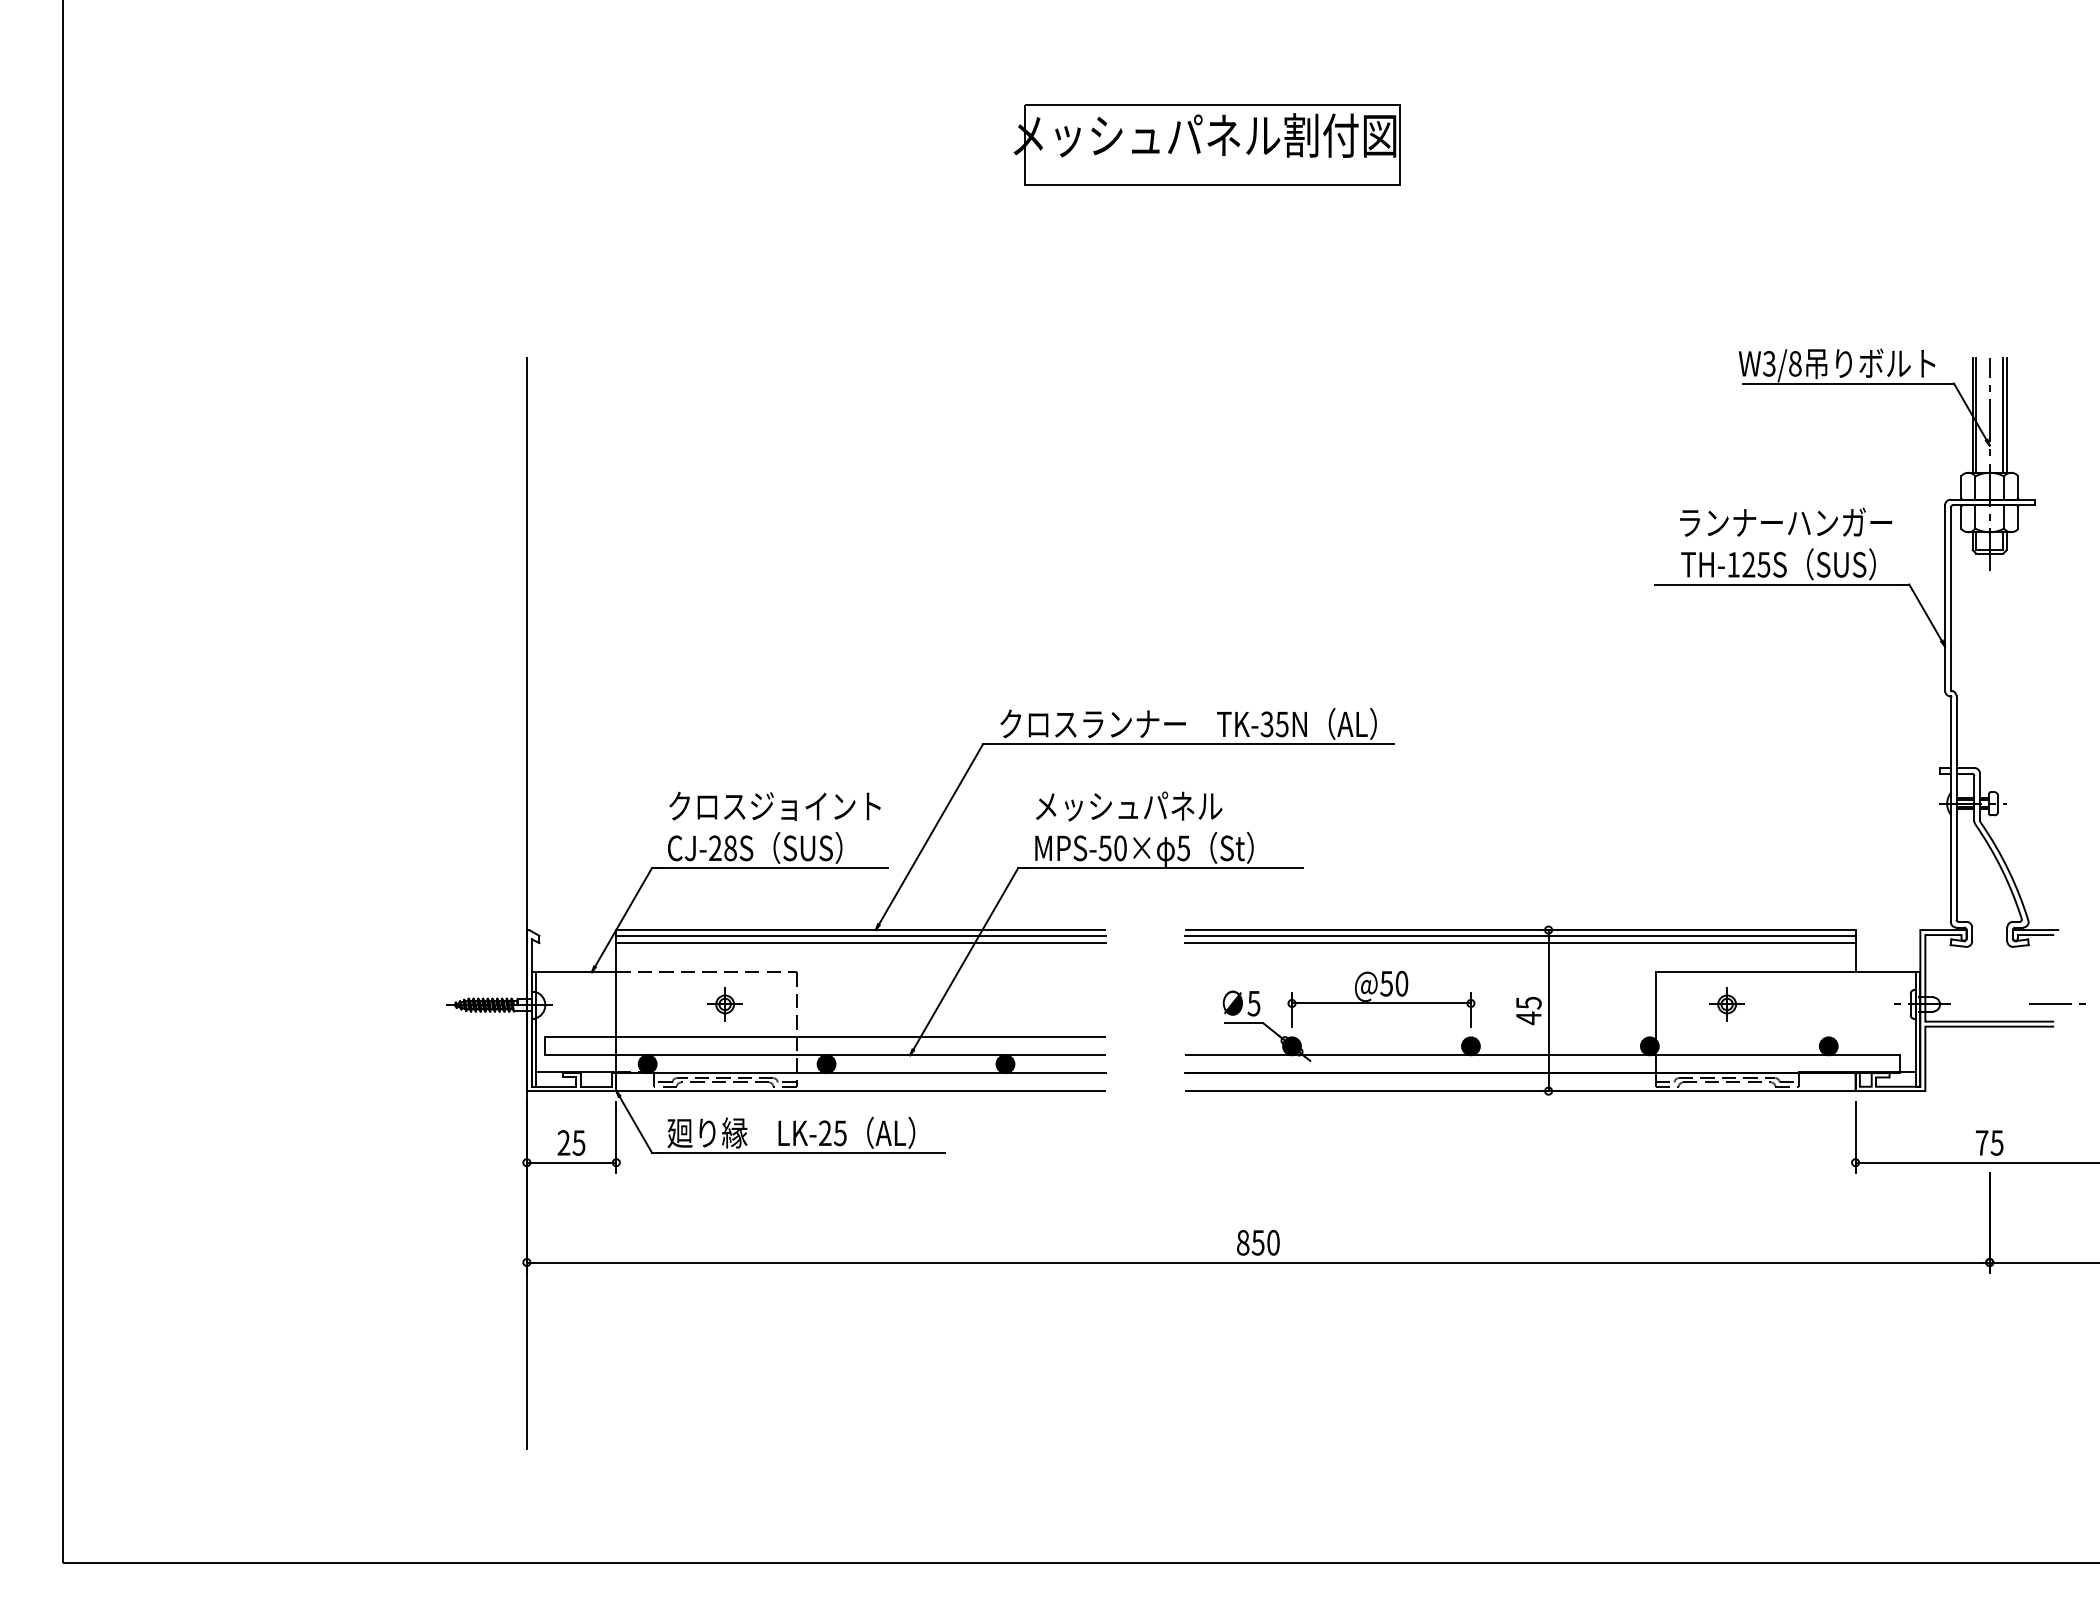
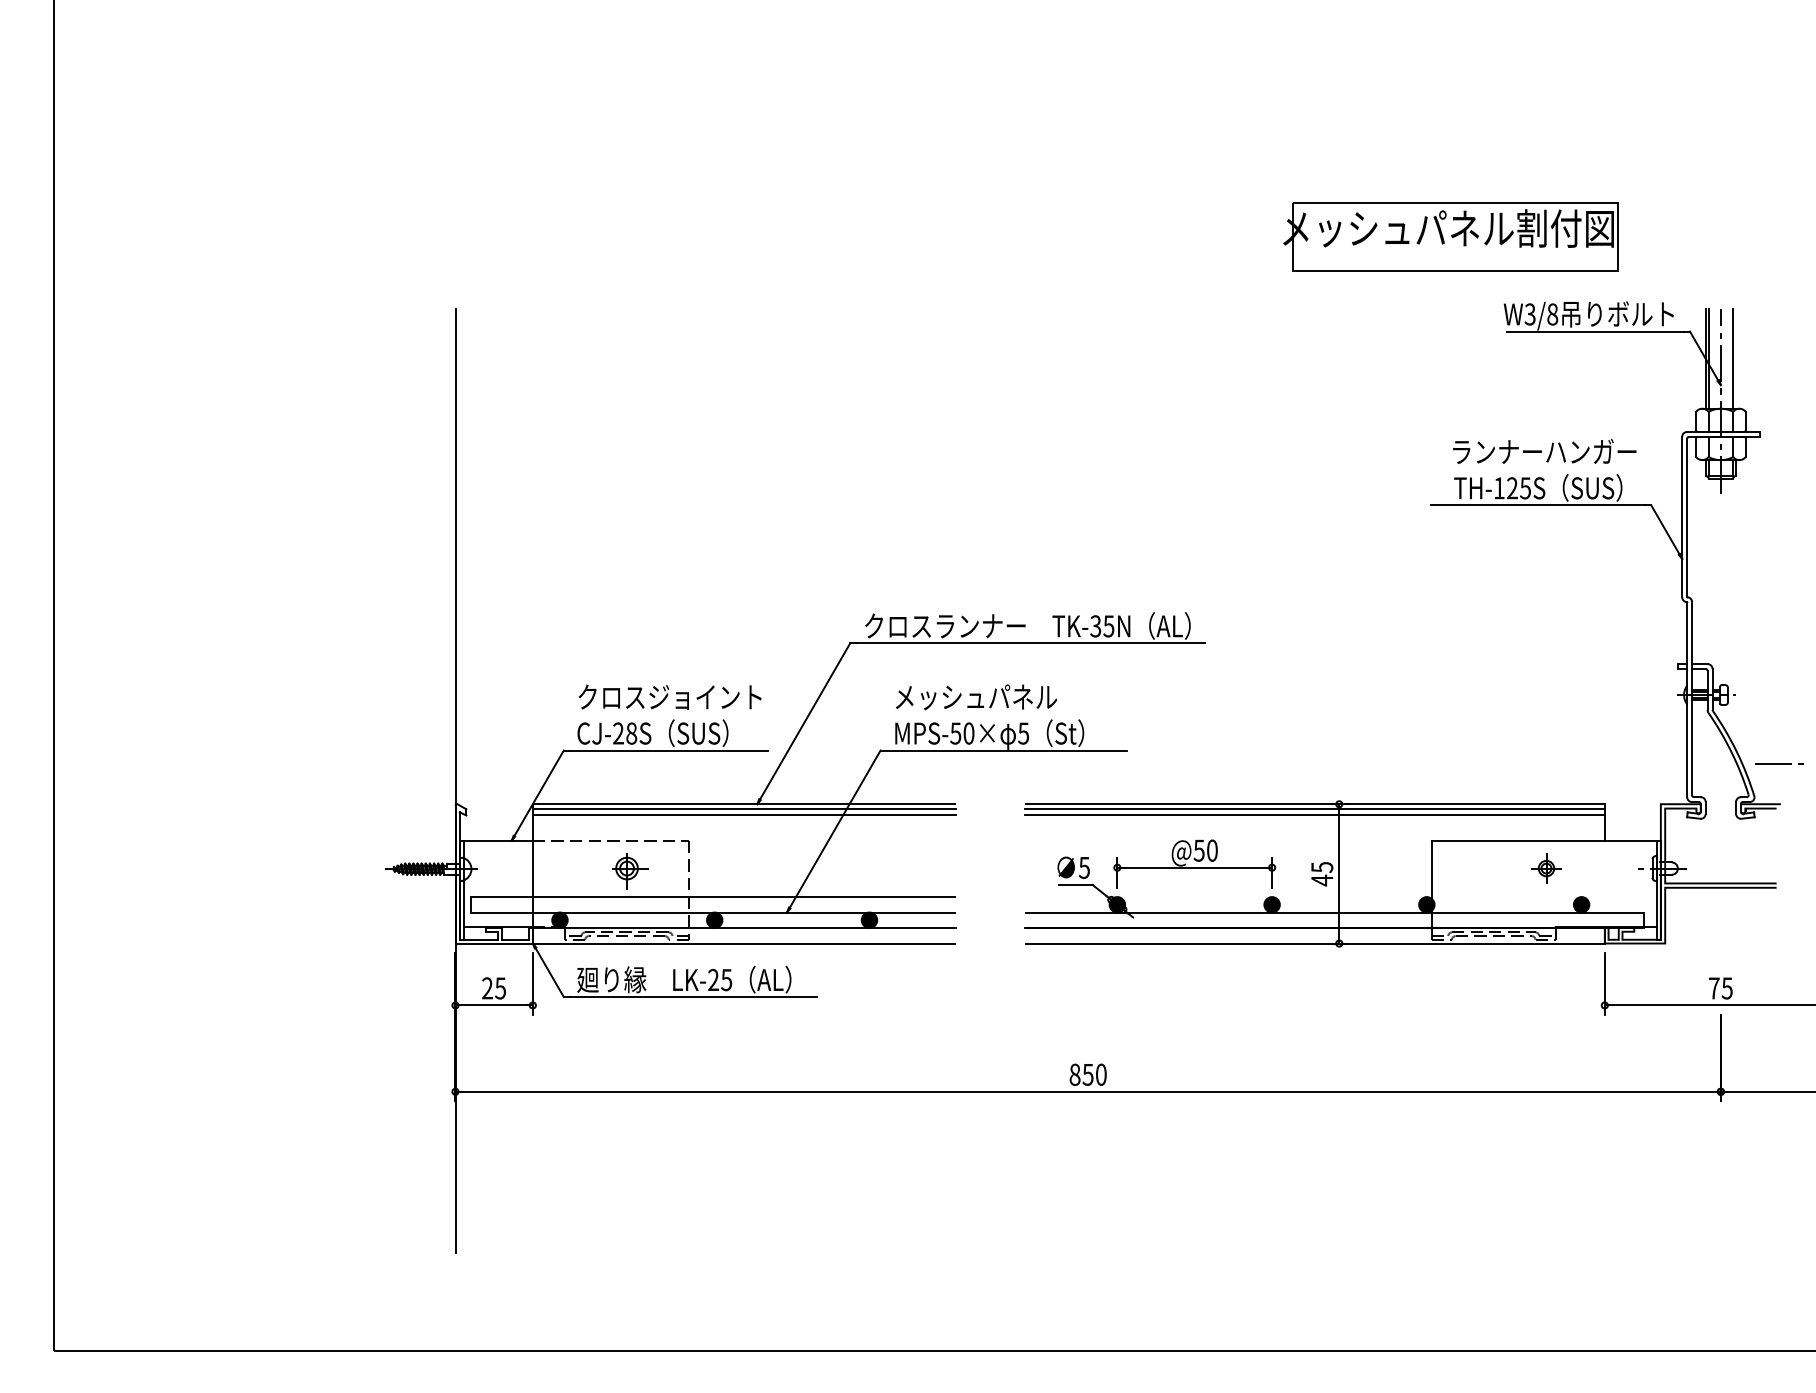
part: (1206, 144) -> (1449, 236), moved
line: (2006, 414) -> (1735, 358), removed
line: (2057, 1003) -> (1779, 763), moved
part: (724, 1004) -> (626, 868), size x1.4
part: (1726, 1004) -> (1545, 868), moved

